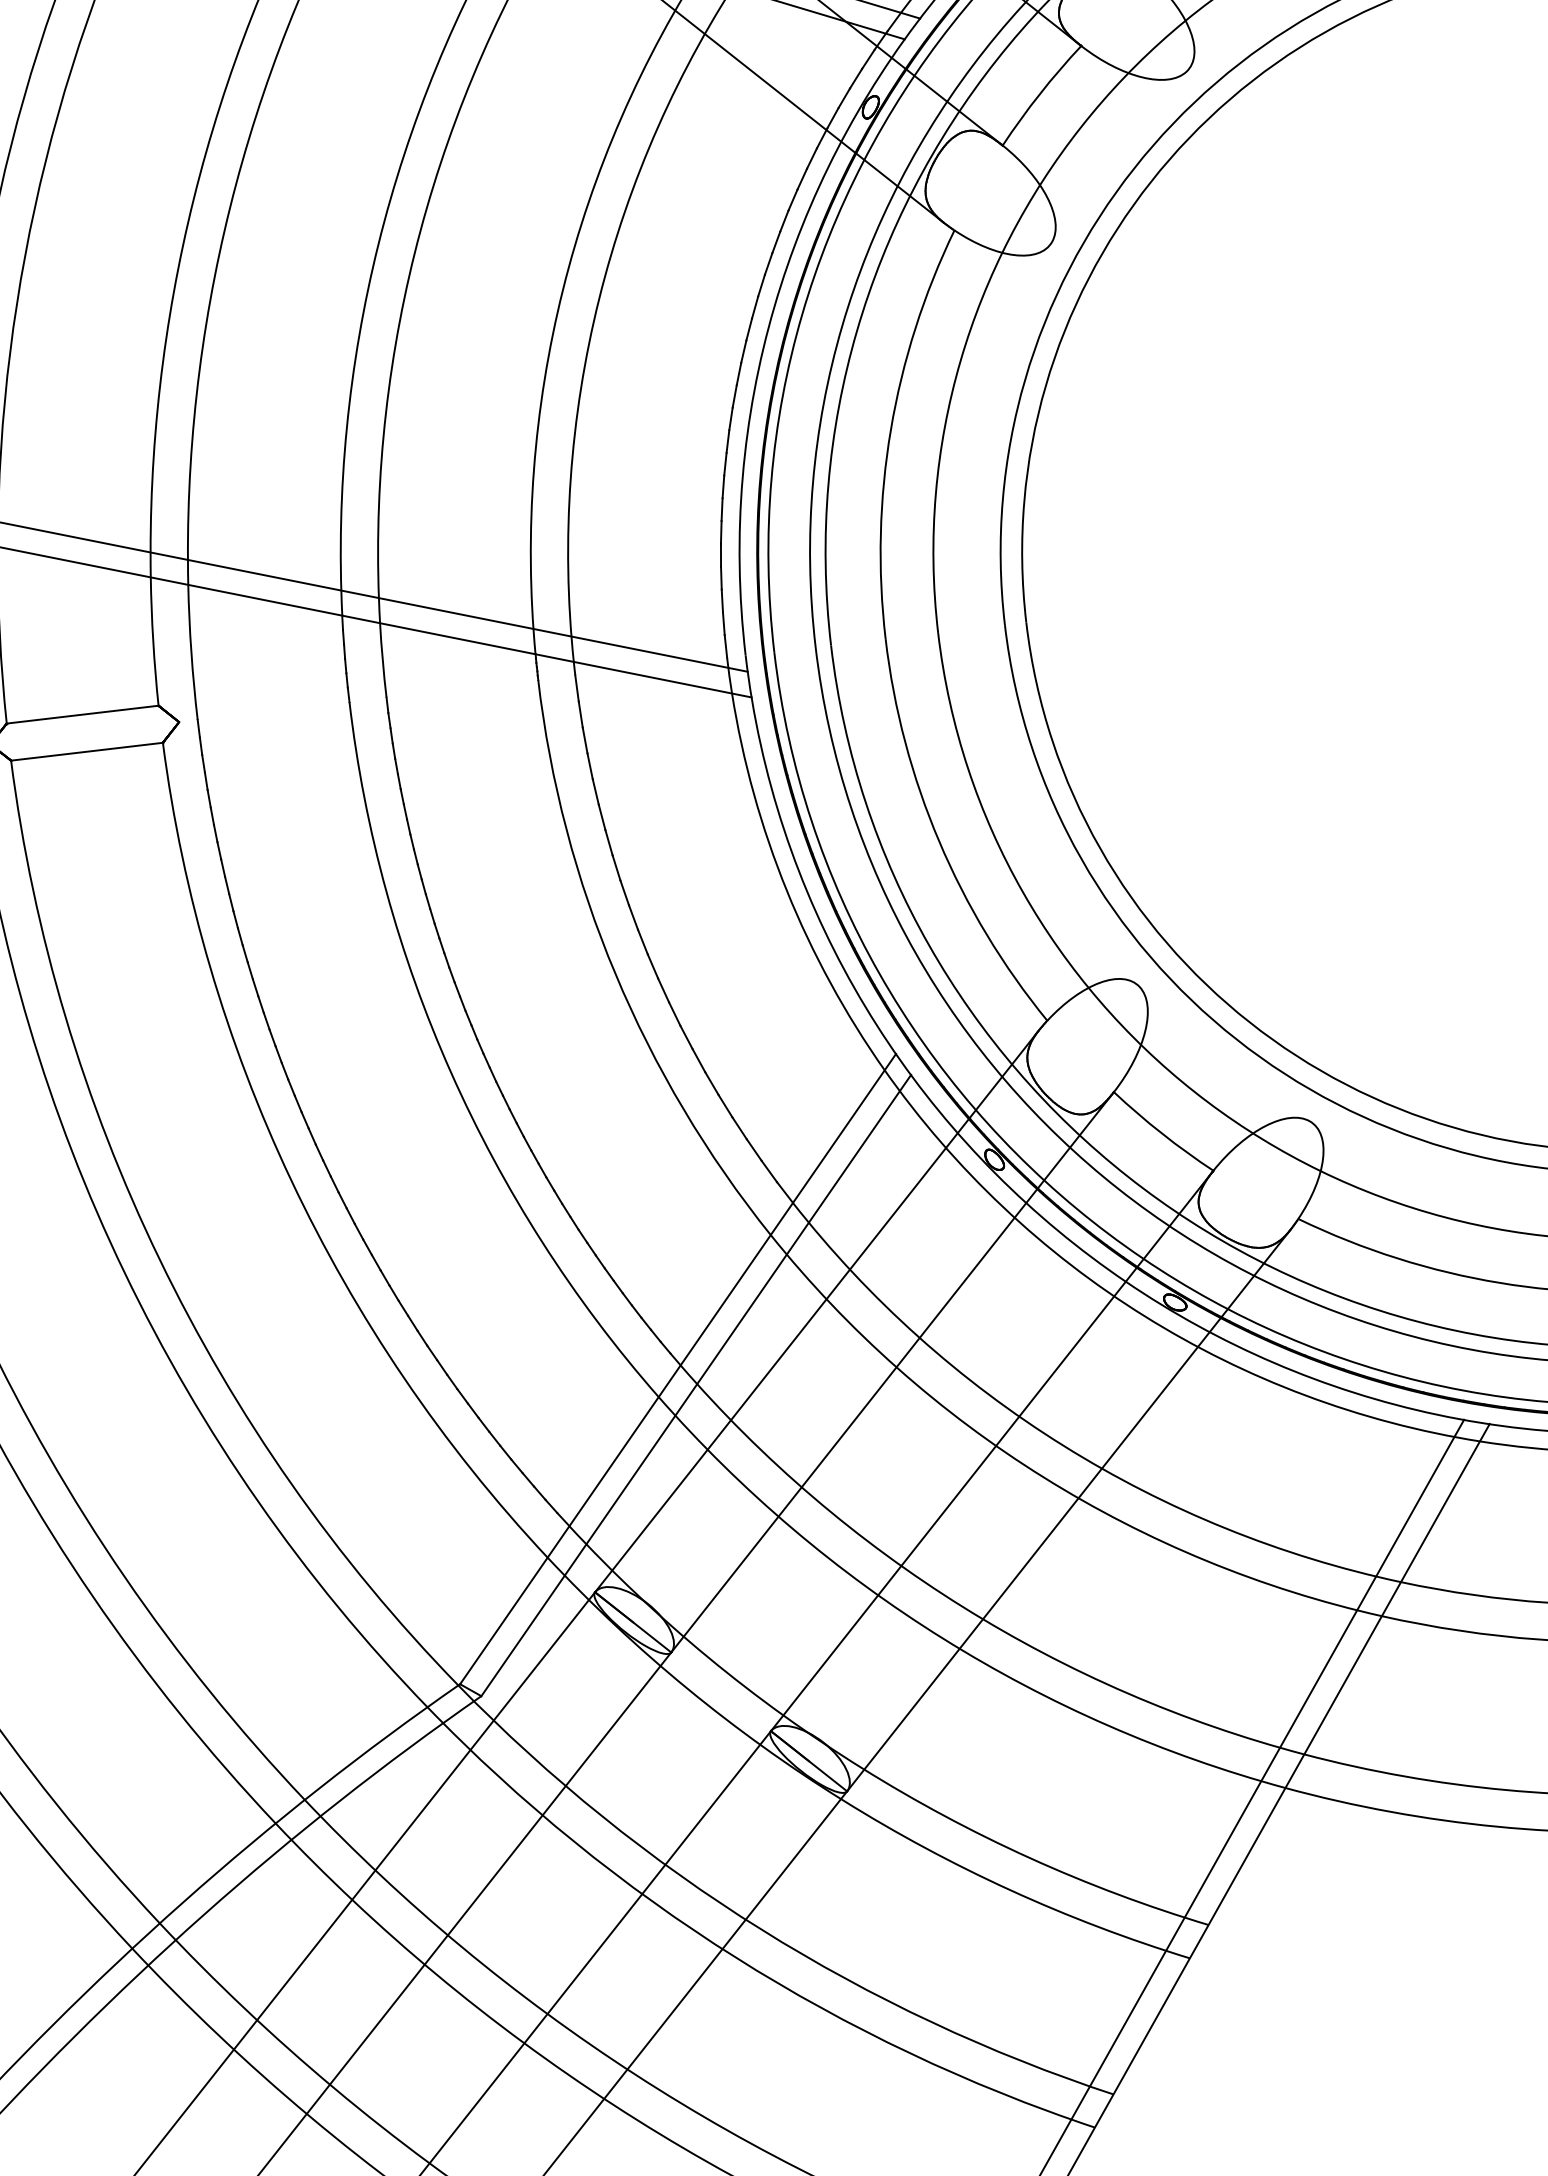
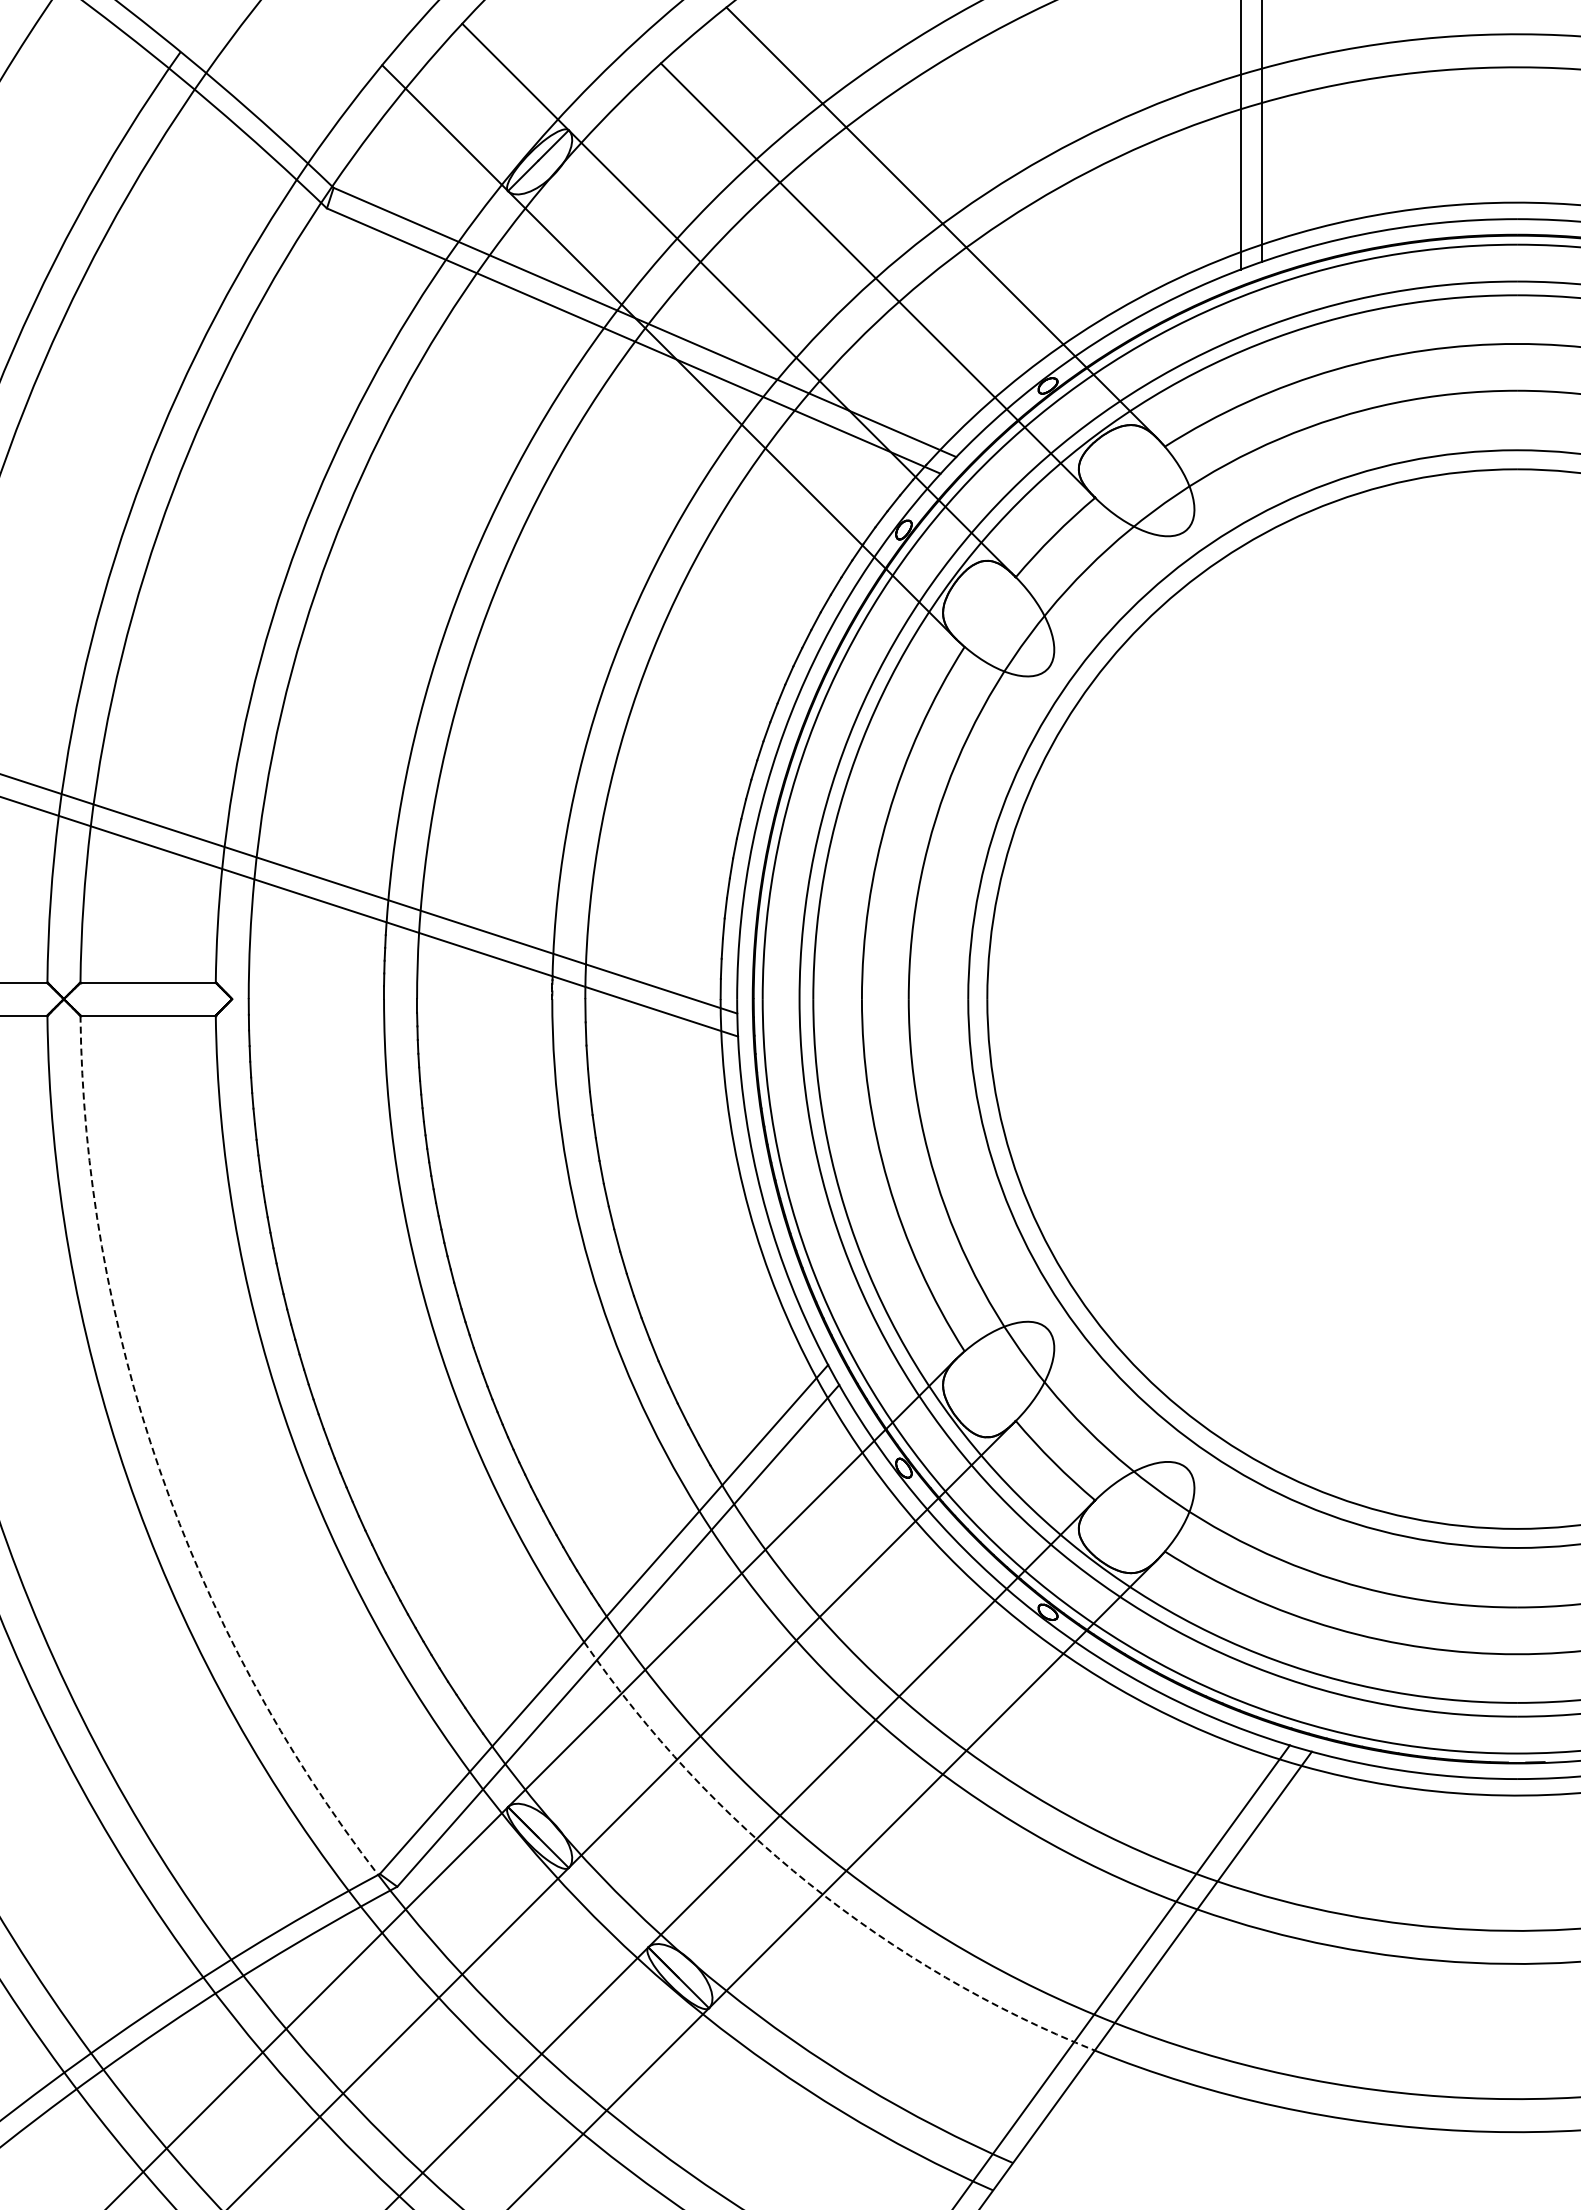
arc: (159, 1259) -> (159, 1469), solid -> dashed
arc: (943, 1638) -> (809, 1883), solid -> dashed

